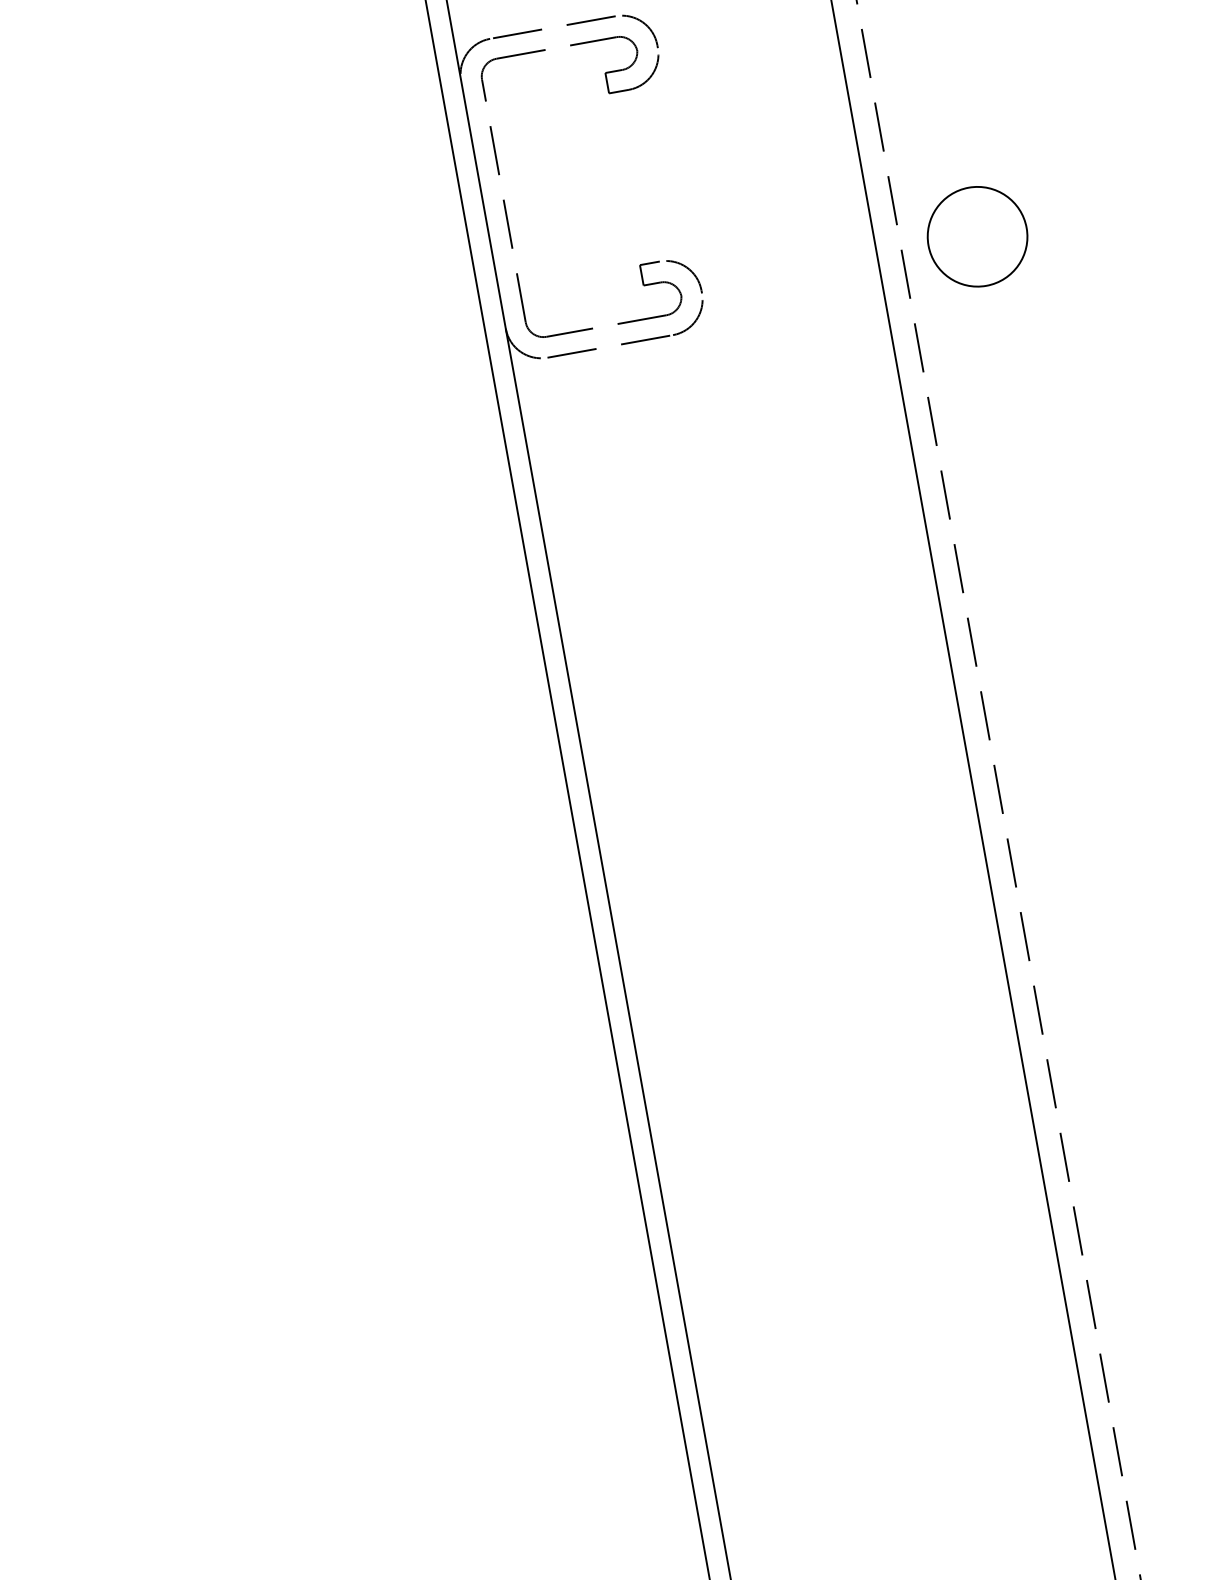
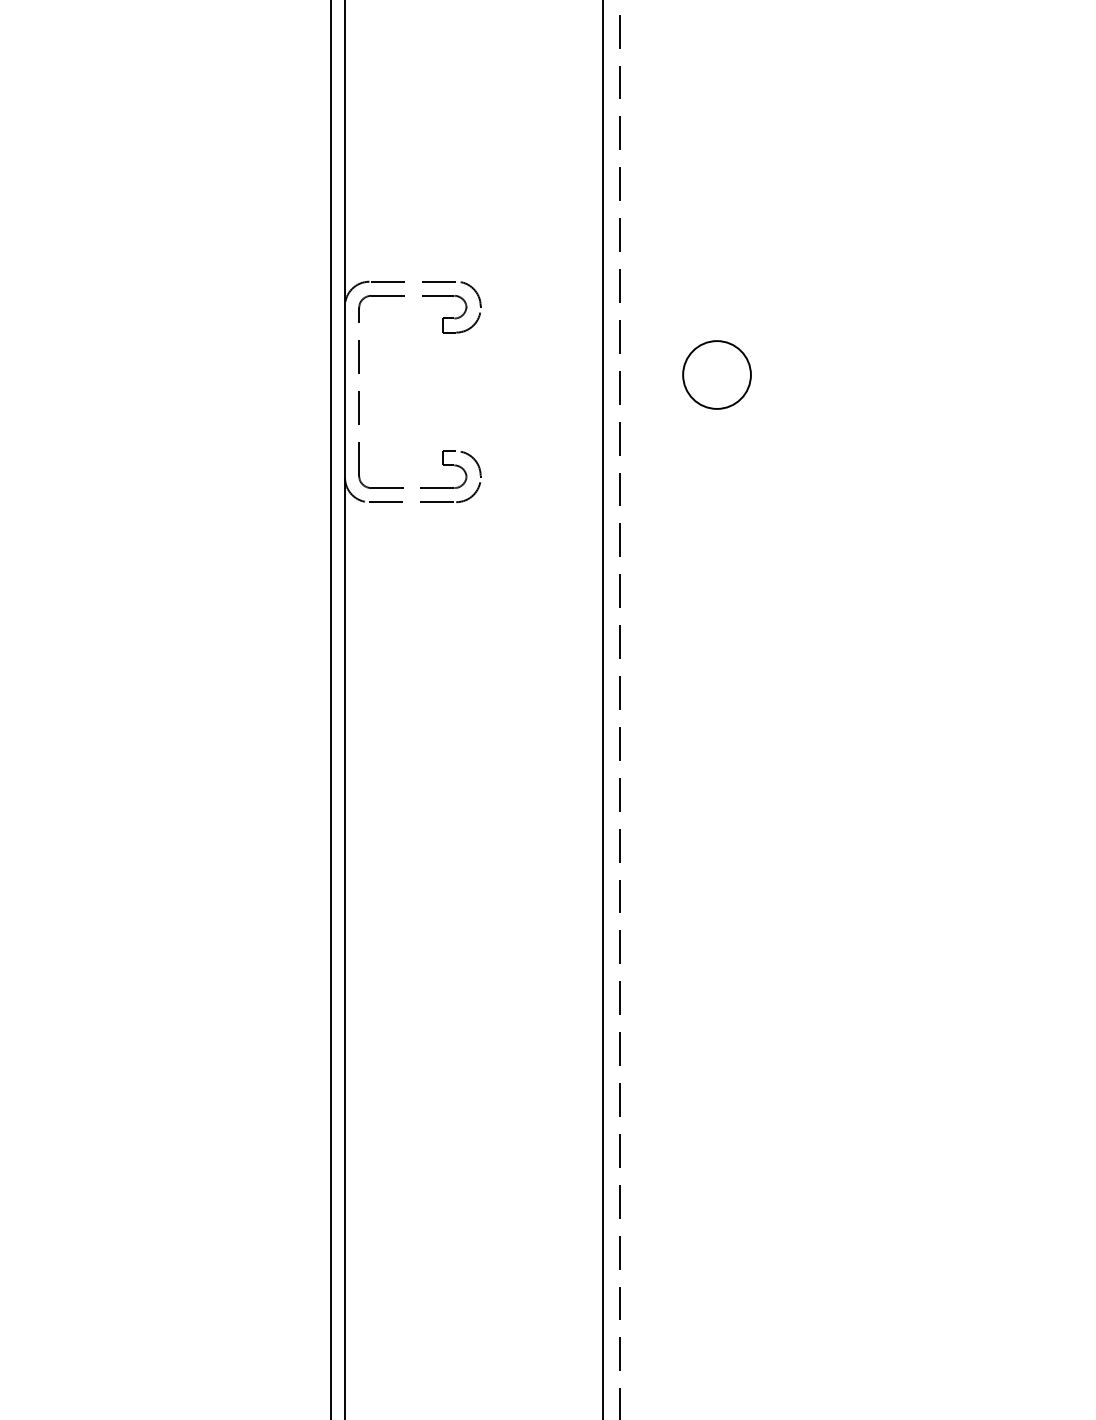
circle: (976, 236) -> (716, 374), moved

